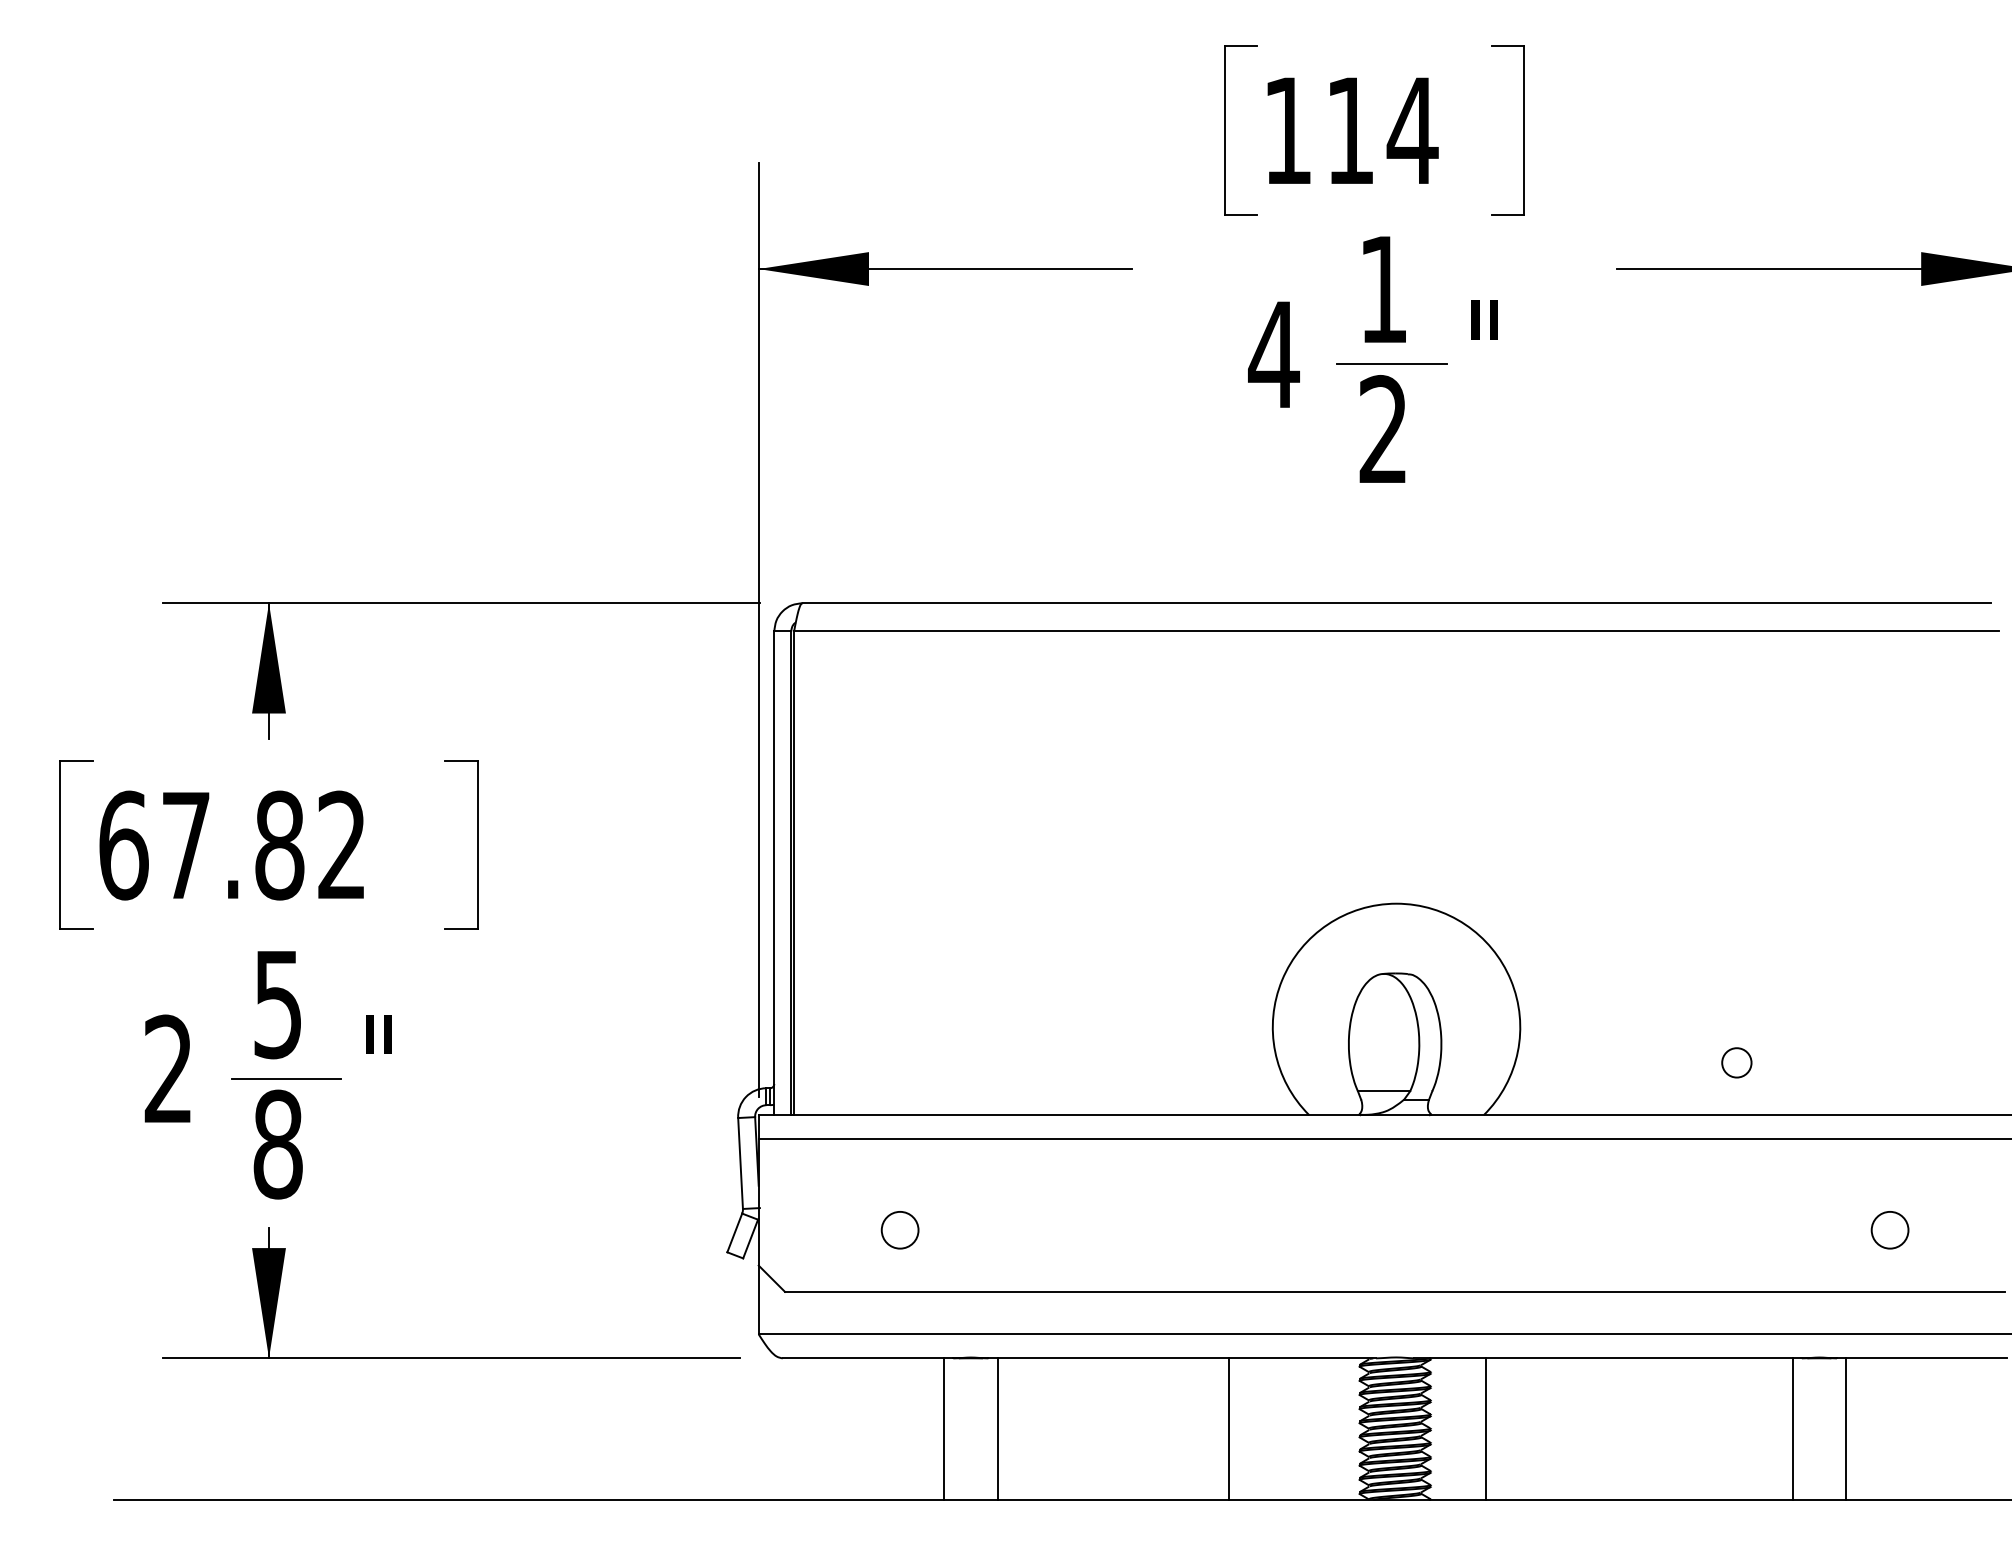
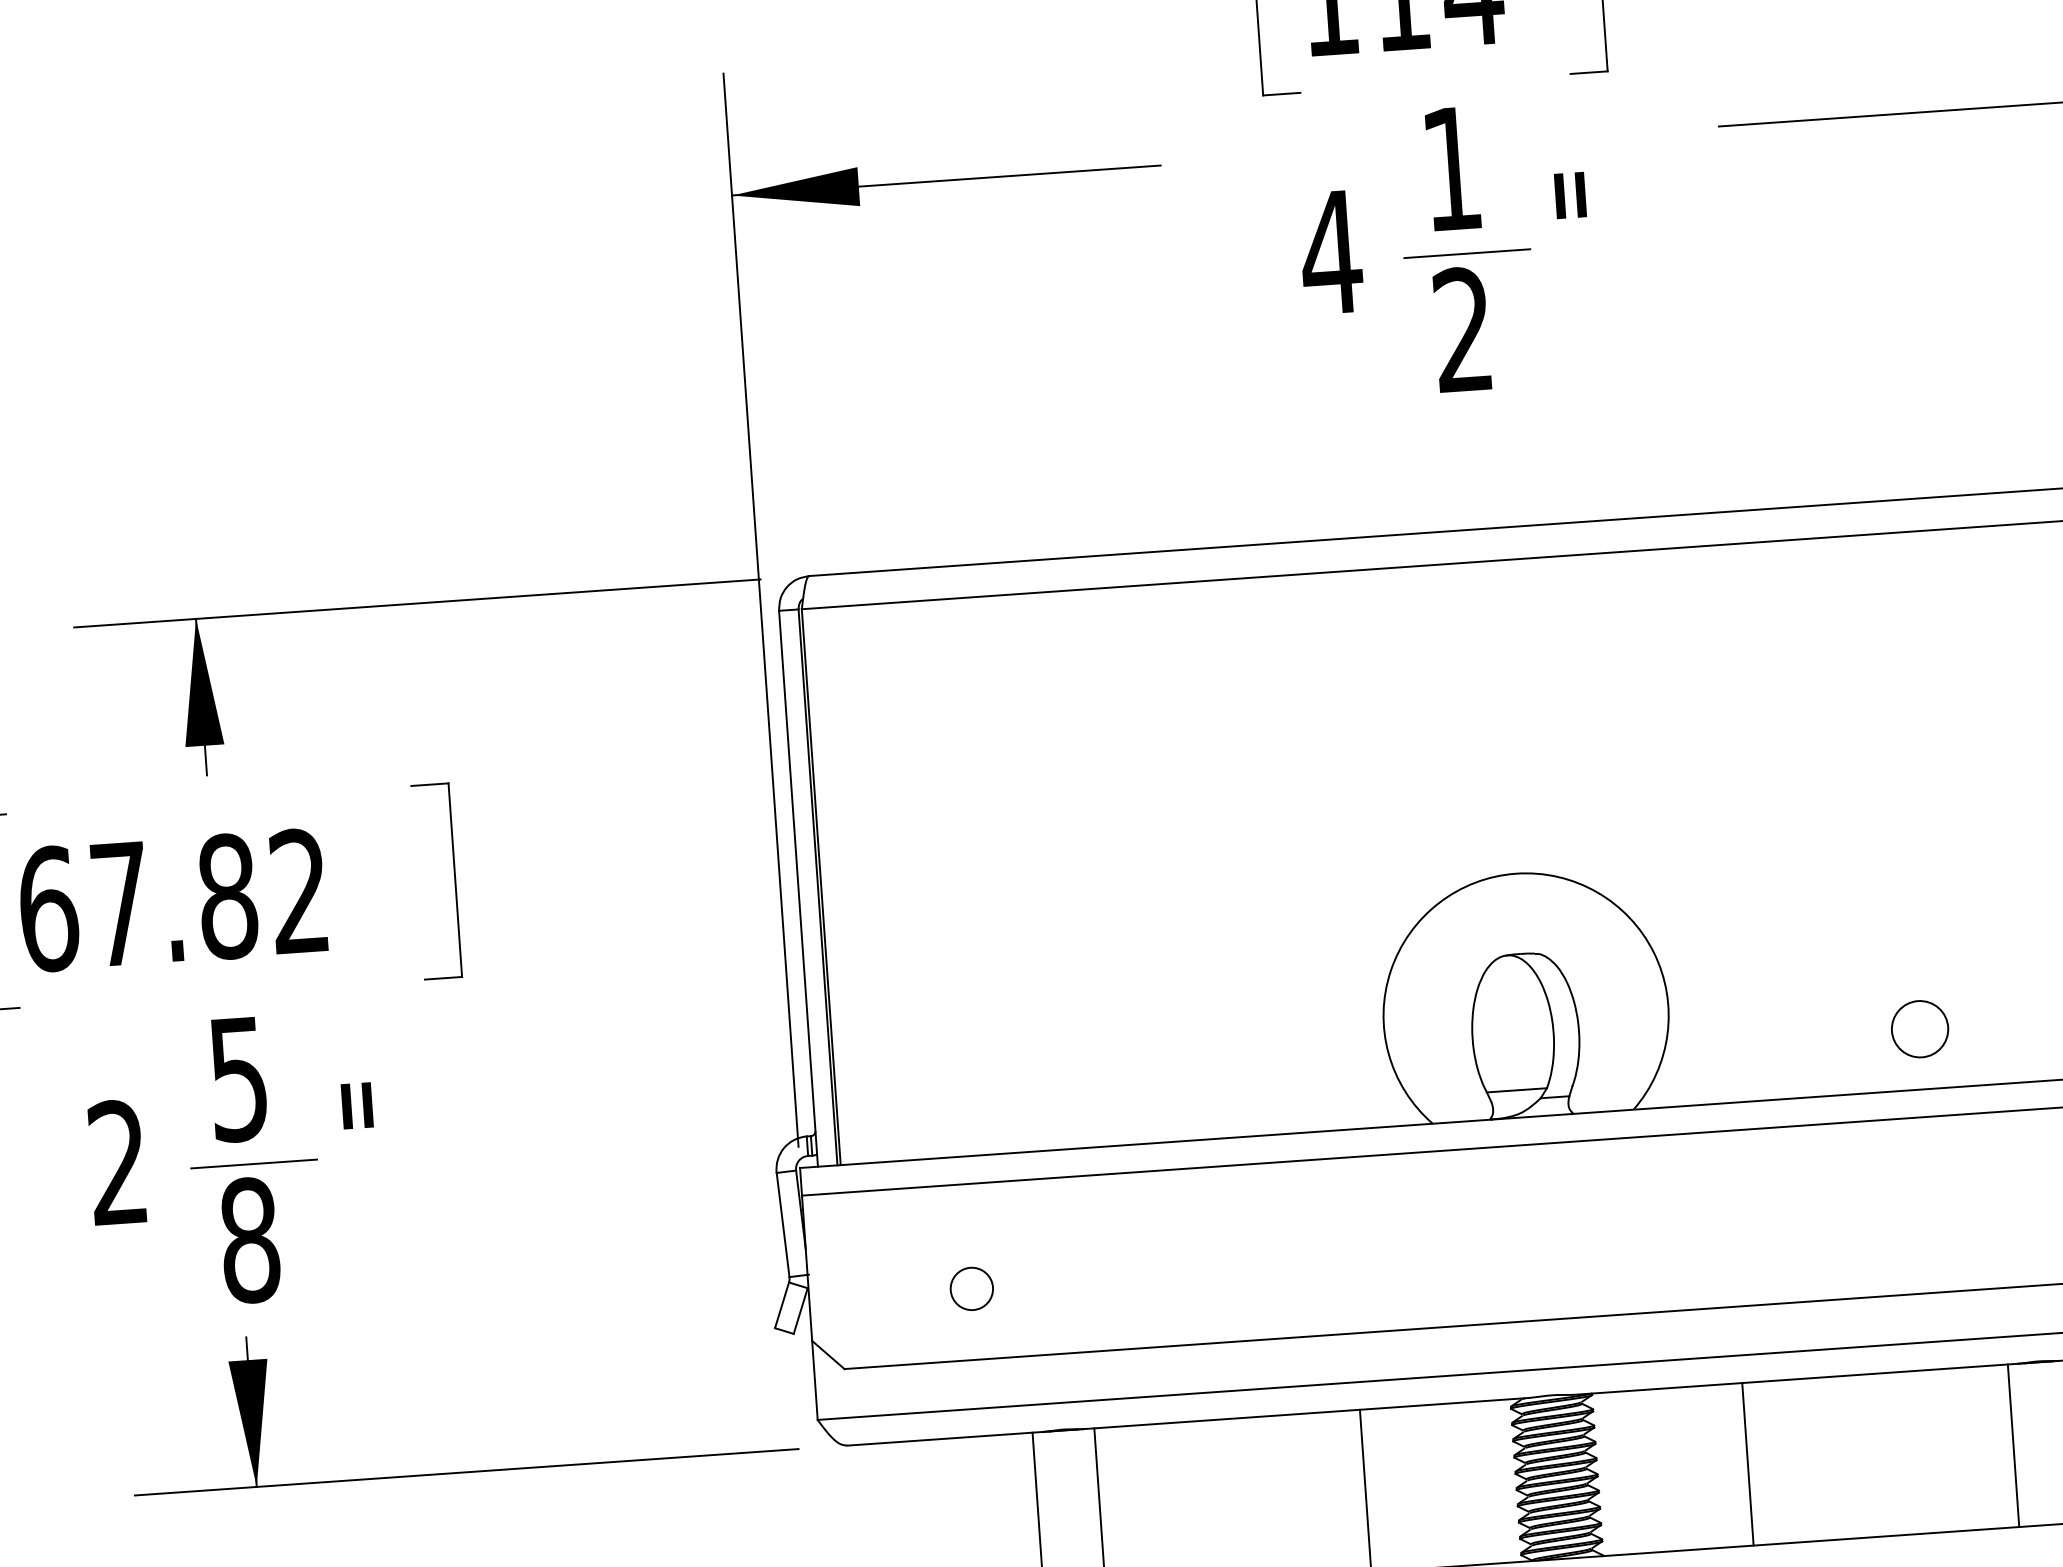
circle: (1736, 1062) -> (1919, 1028), size x1.67
line: (1486, 1428) -> (1747, 1463), moved

